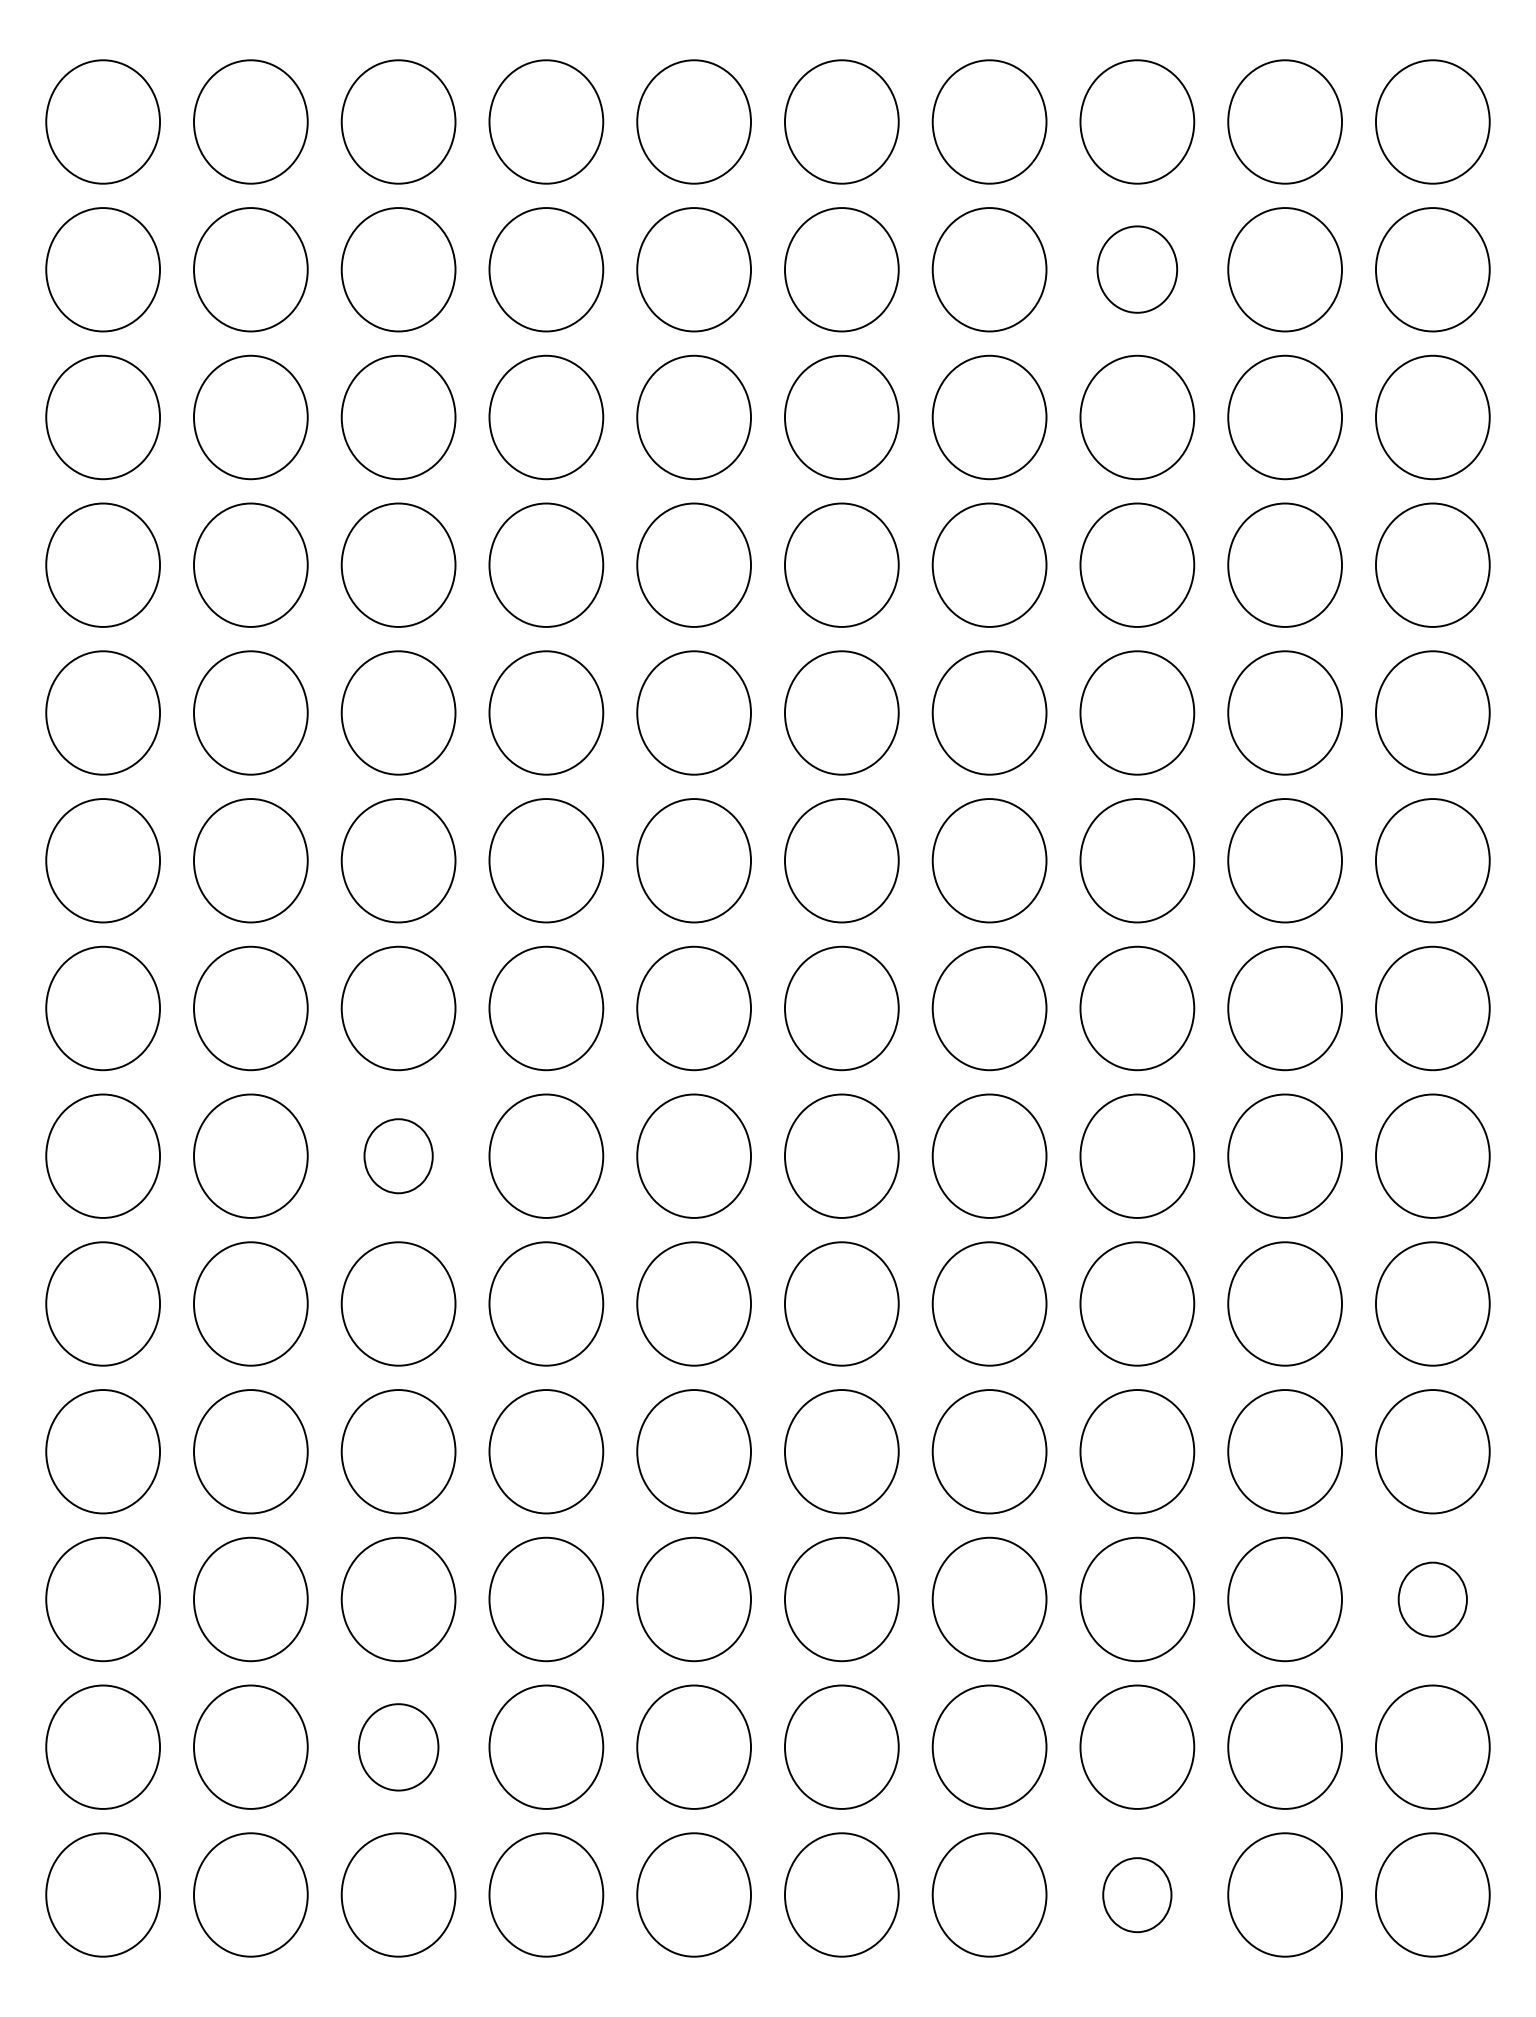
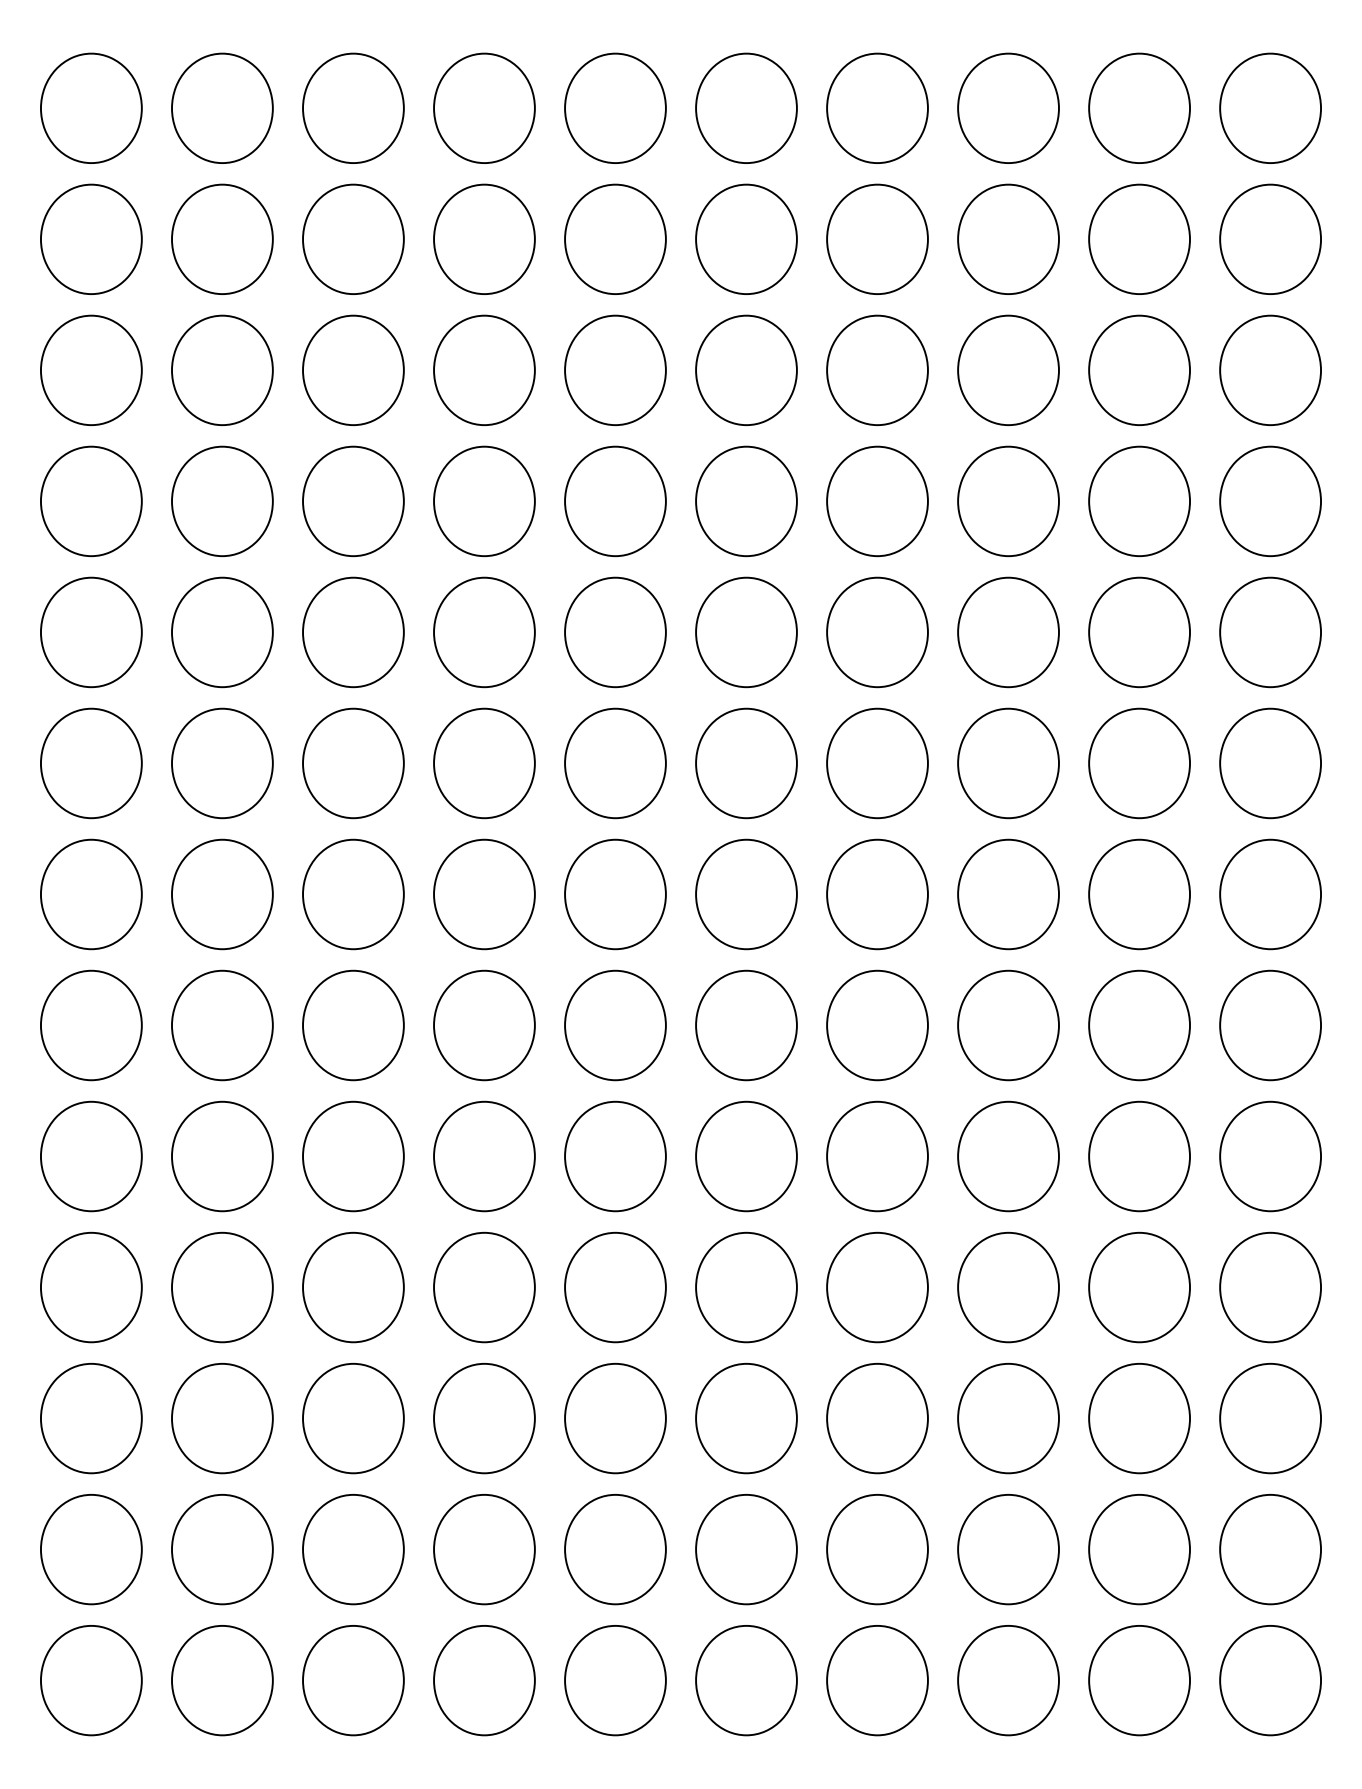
part: (1137, 268) -> (1008, 238), size x1.43
part: (398, 1156) -> (353, 1025), size x1.67
part: (1432, 1599) -> (1270, 1418), size x1.67
part: (398, 1747) -> (353, 1549), size x1.43
part: (1137, 1894) -> (1008, 1680), size x1.67

